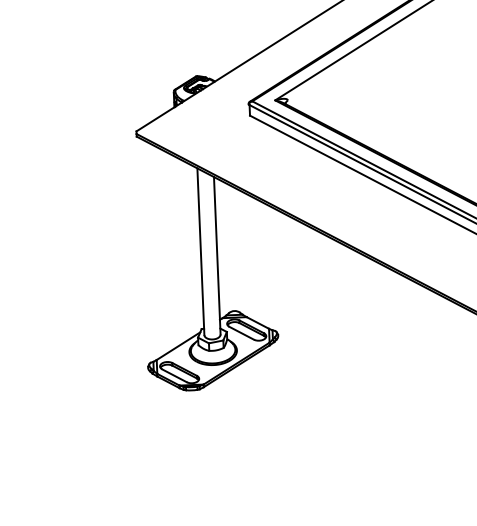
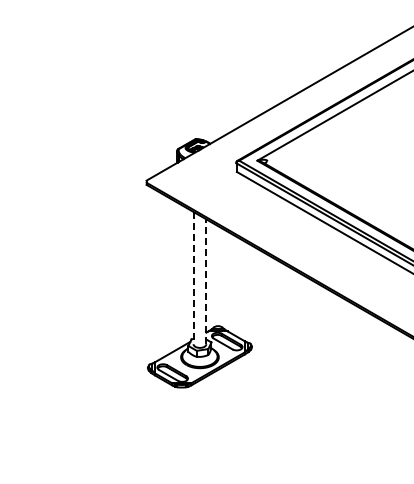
line: (200, 252) -> (193, 278), solid -> dashed
line: (217, 255) -> (206, 281), solid -> dashed

